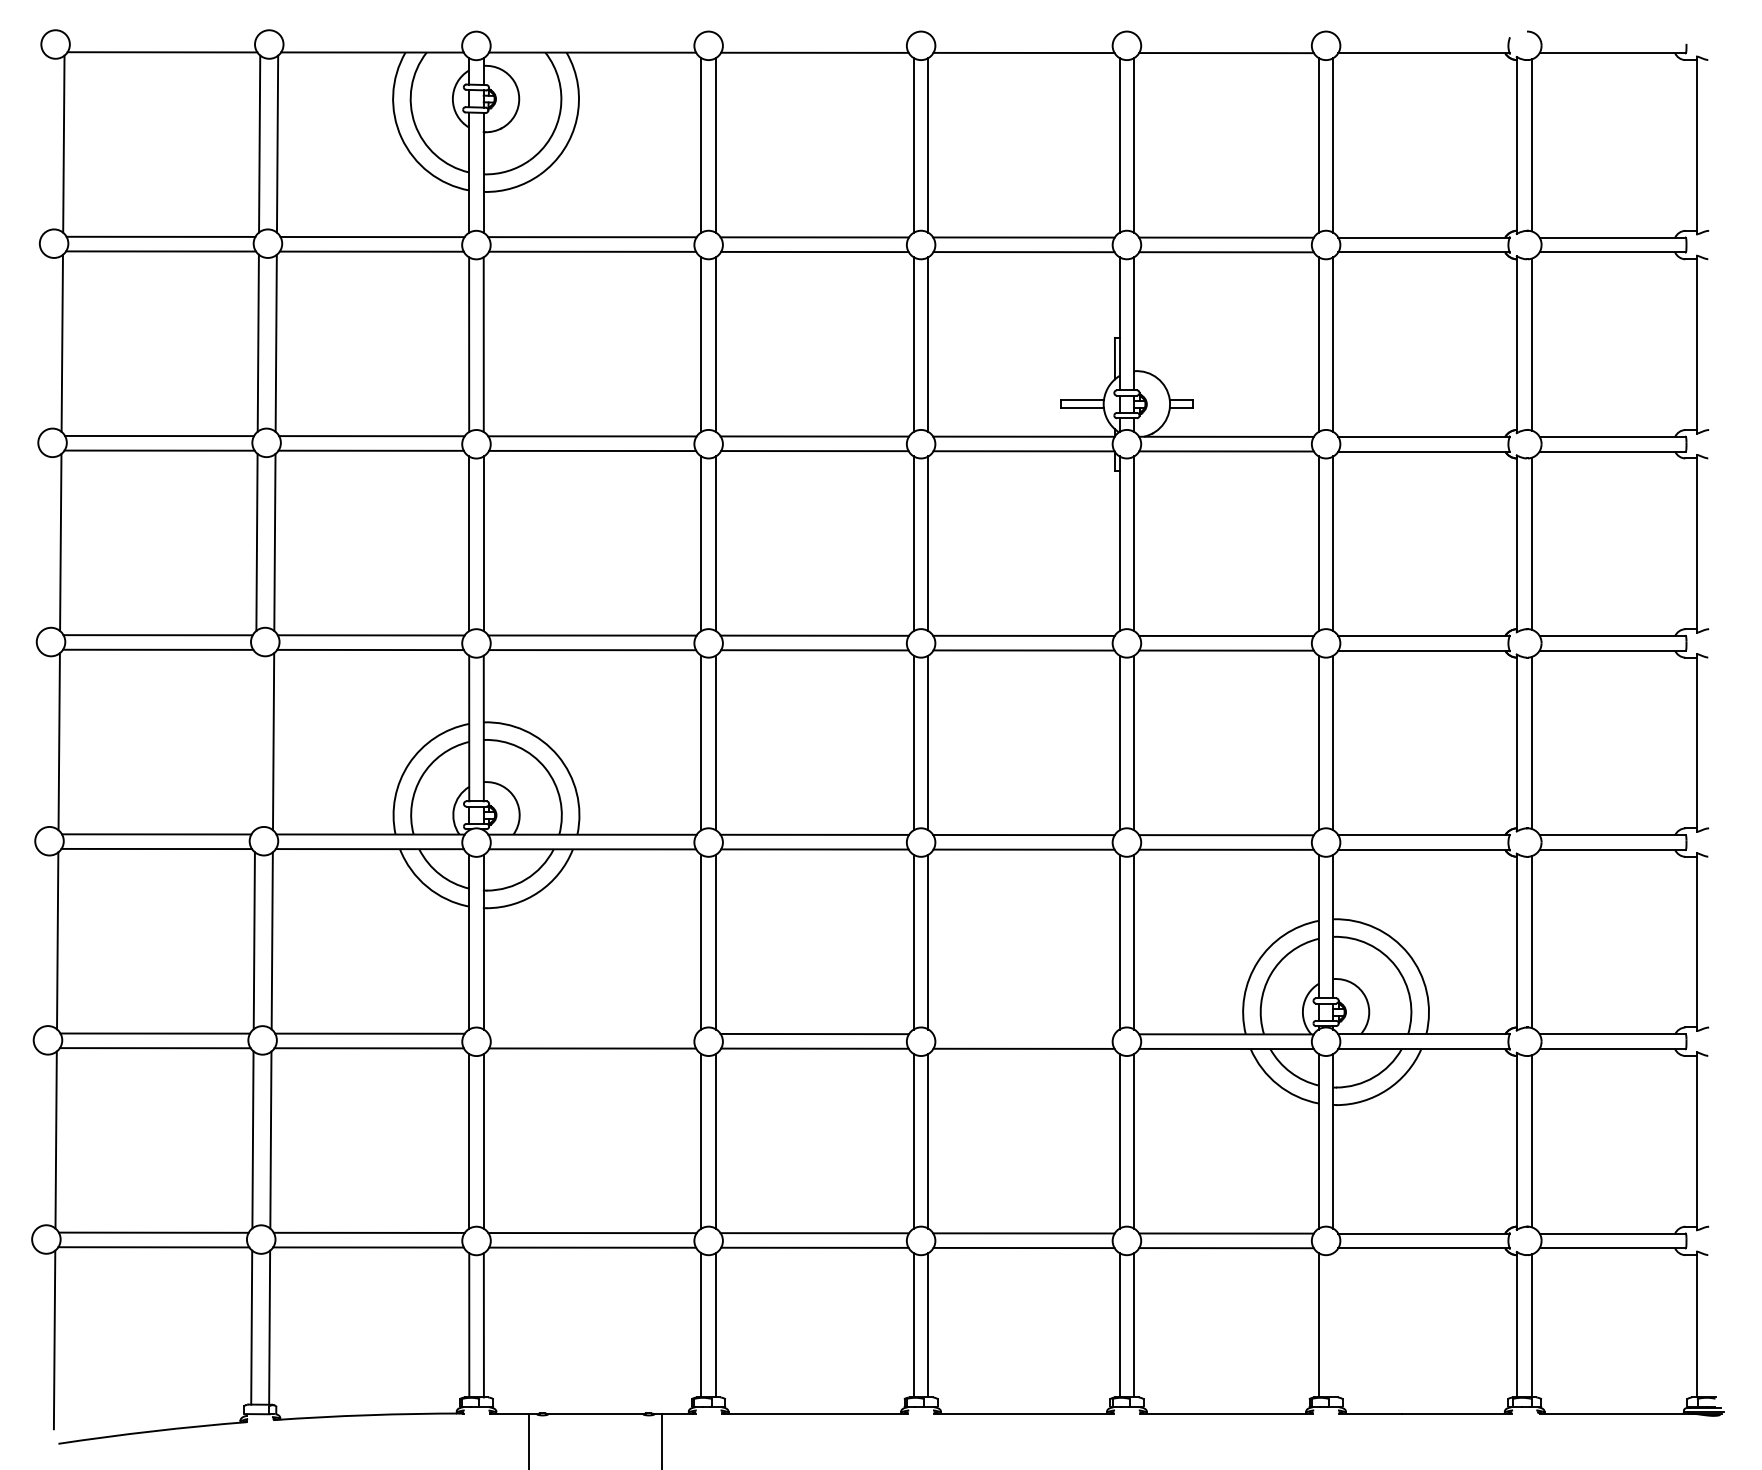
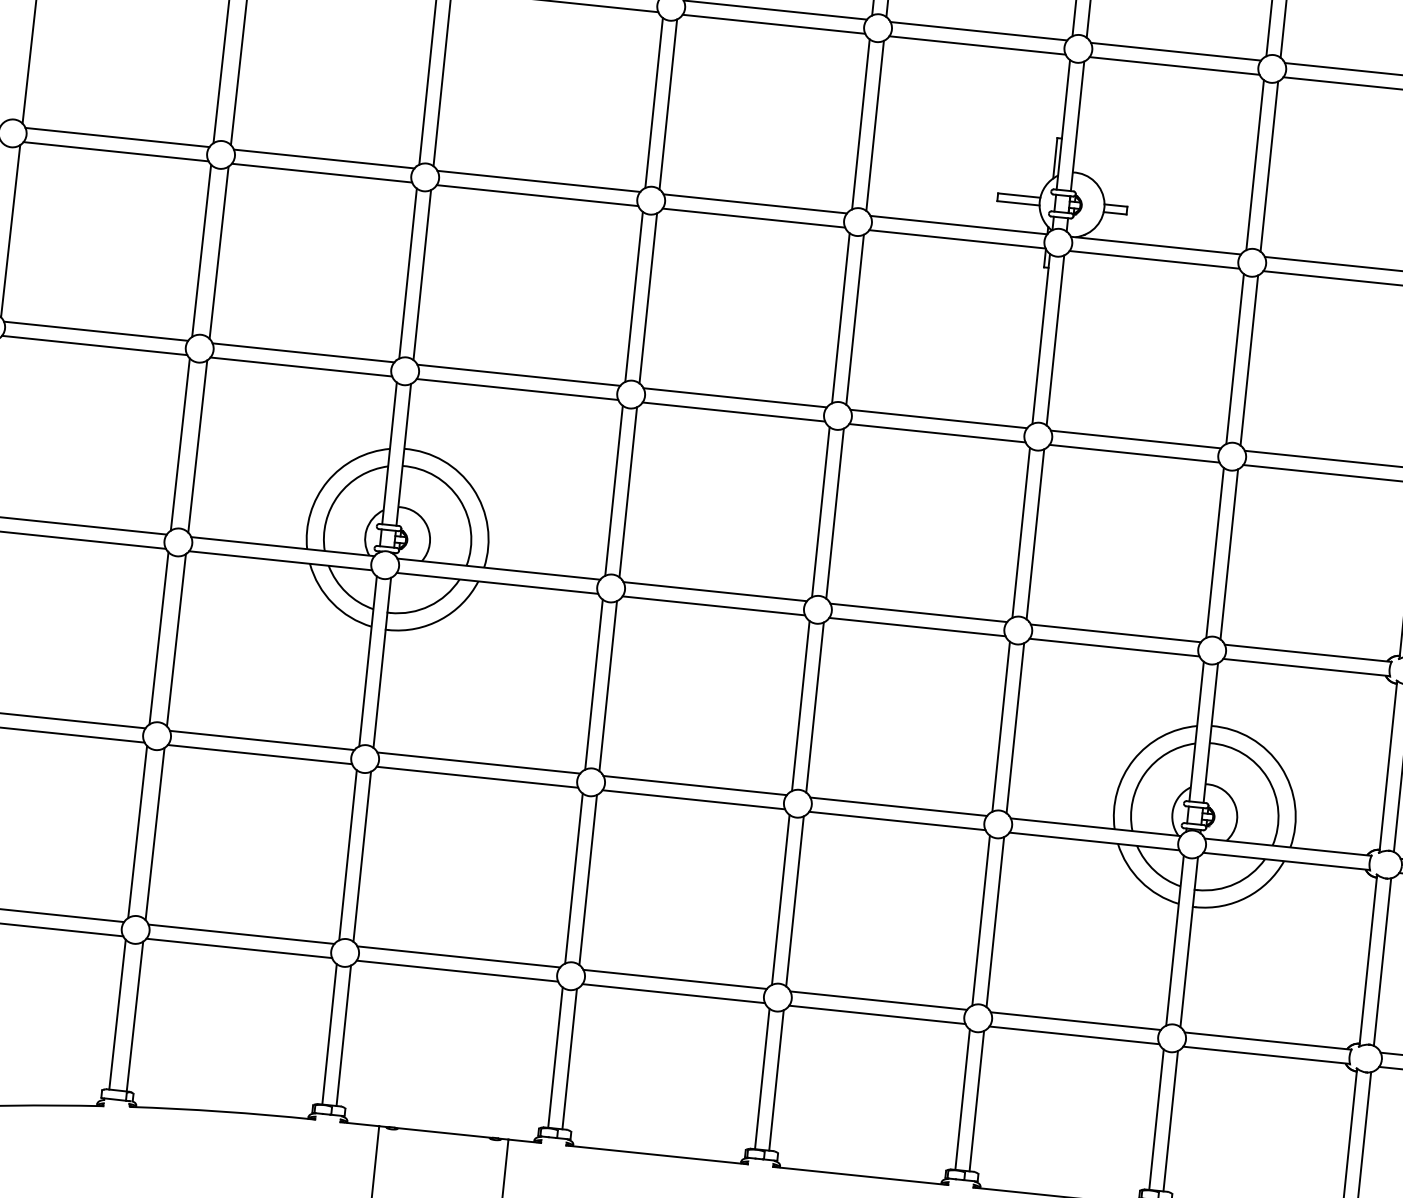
line: (255, 741) -> (180, 444), added
line: (592, 1033) -> (478, 762), added
line: (1023, 1034) -> (898, 806), added
line: (1333, 1325) -> (1170, 1121), added

